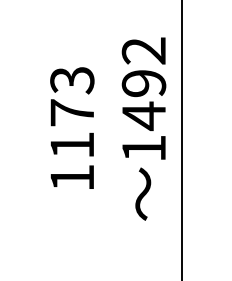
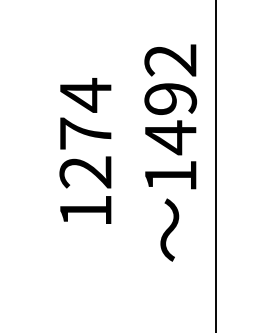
text: (72, 111) -> (85, 132), 1173 -> 1274

